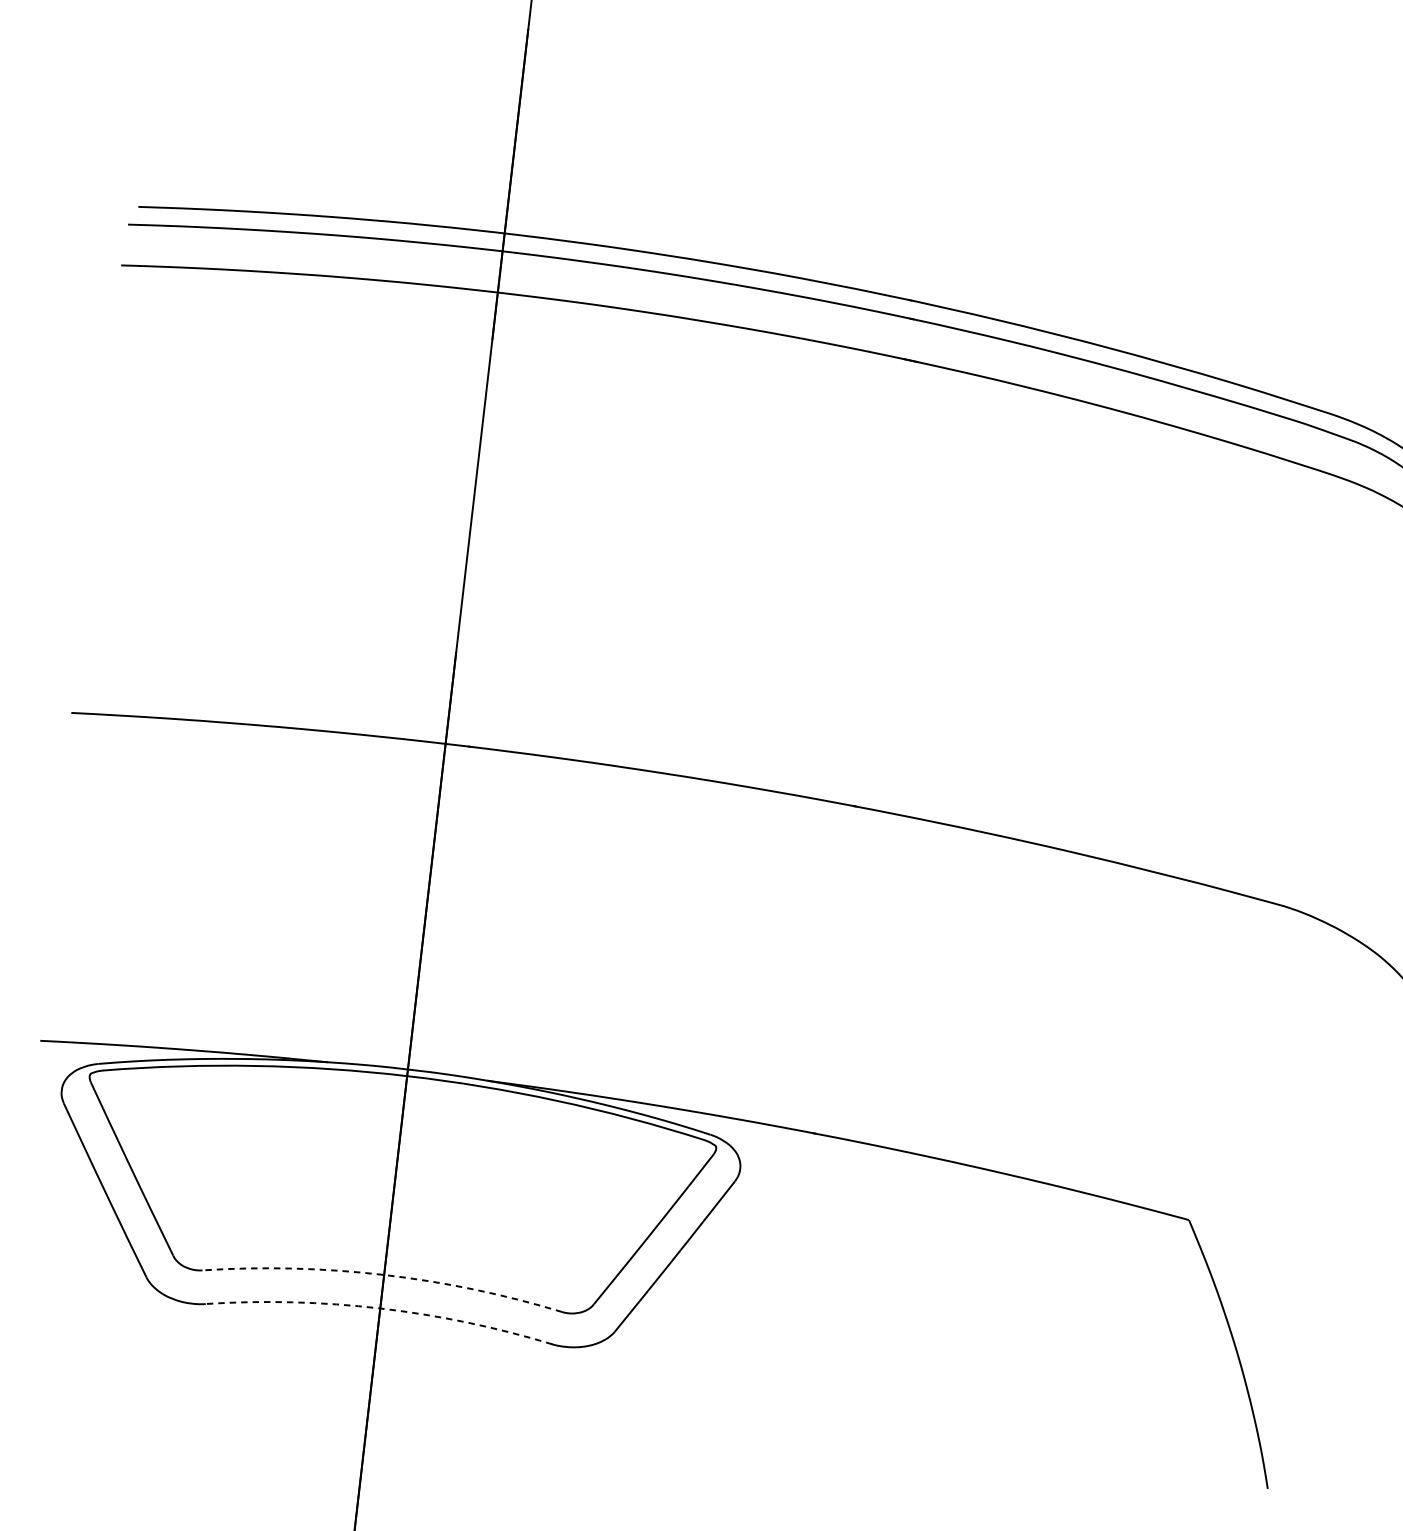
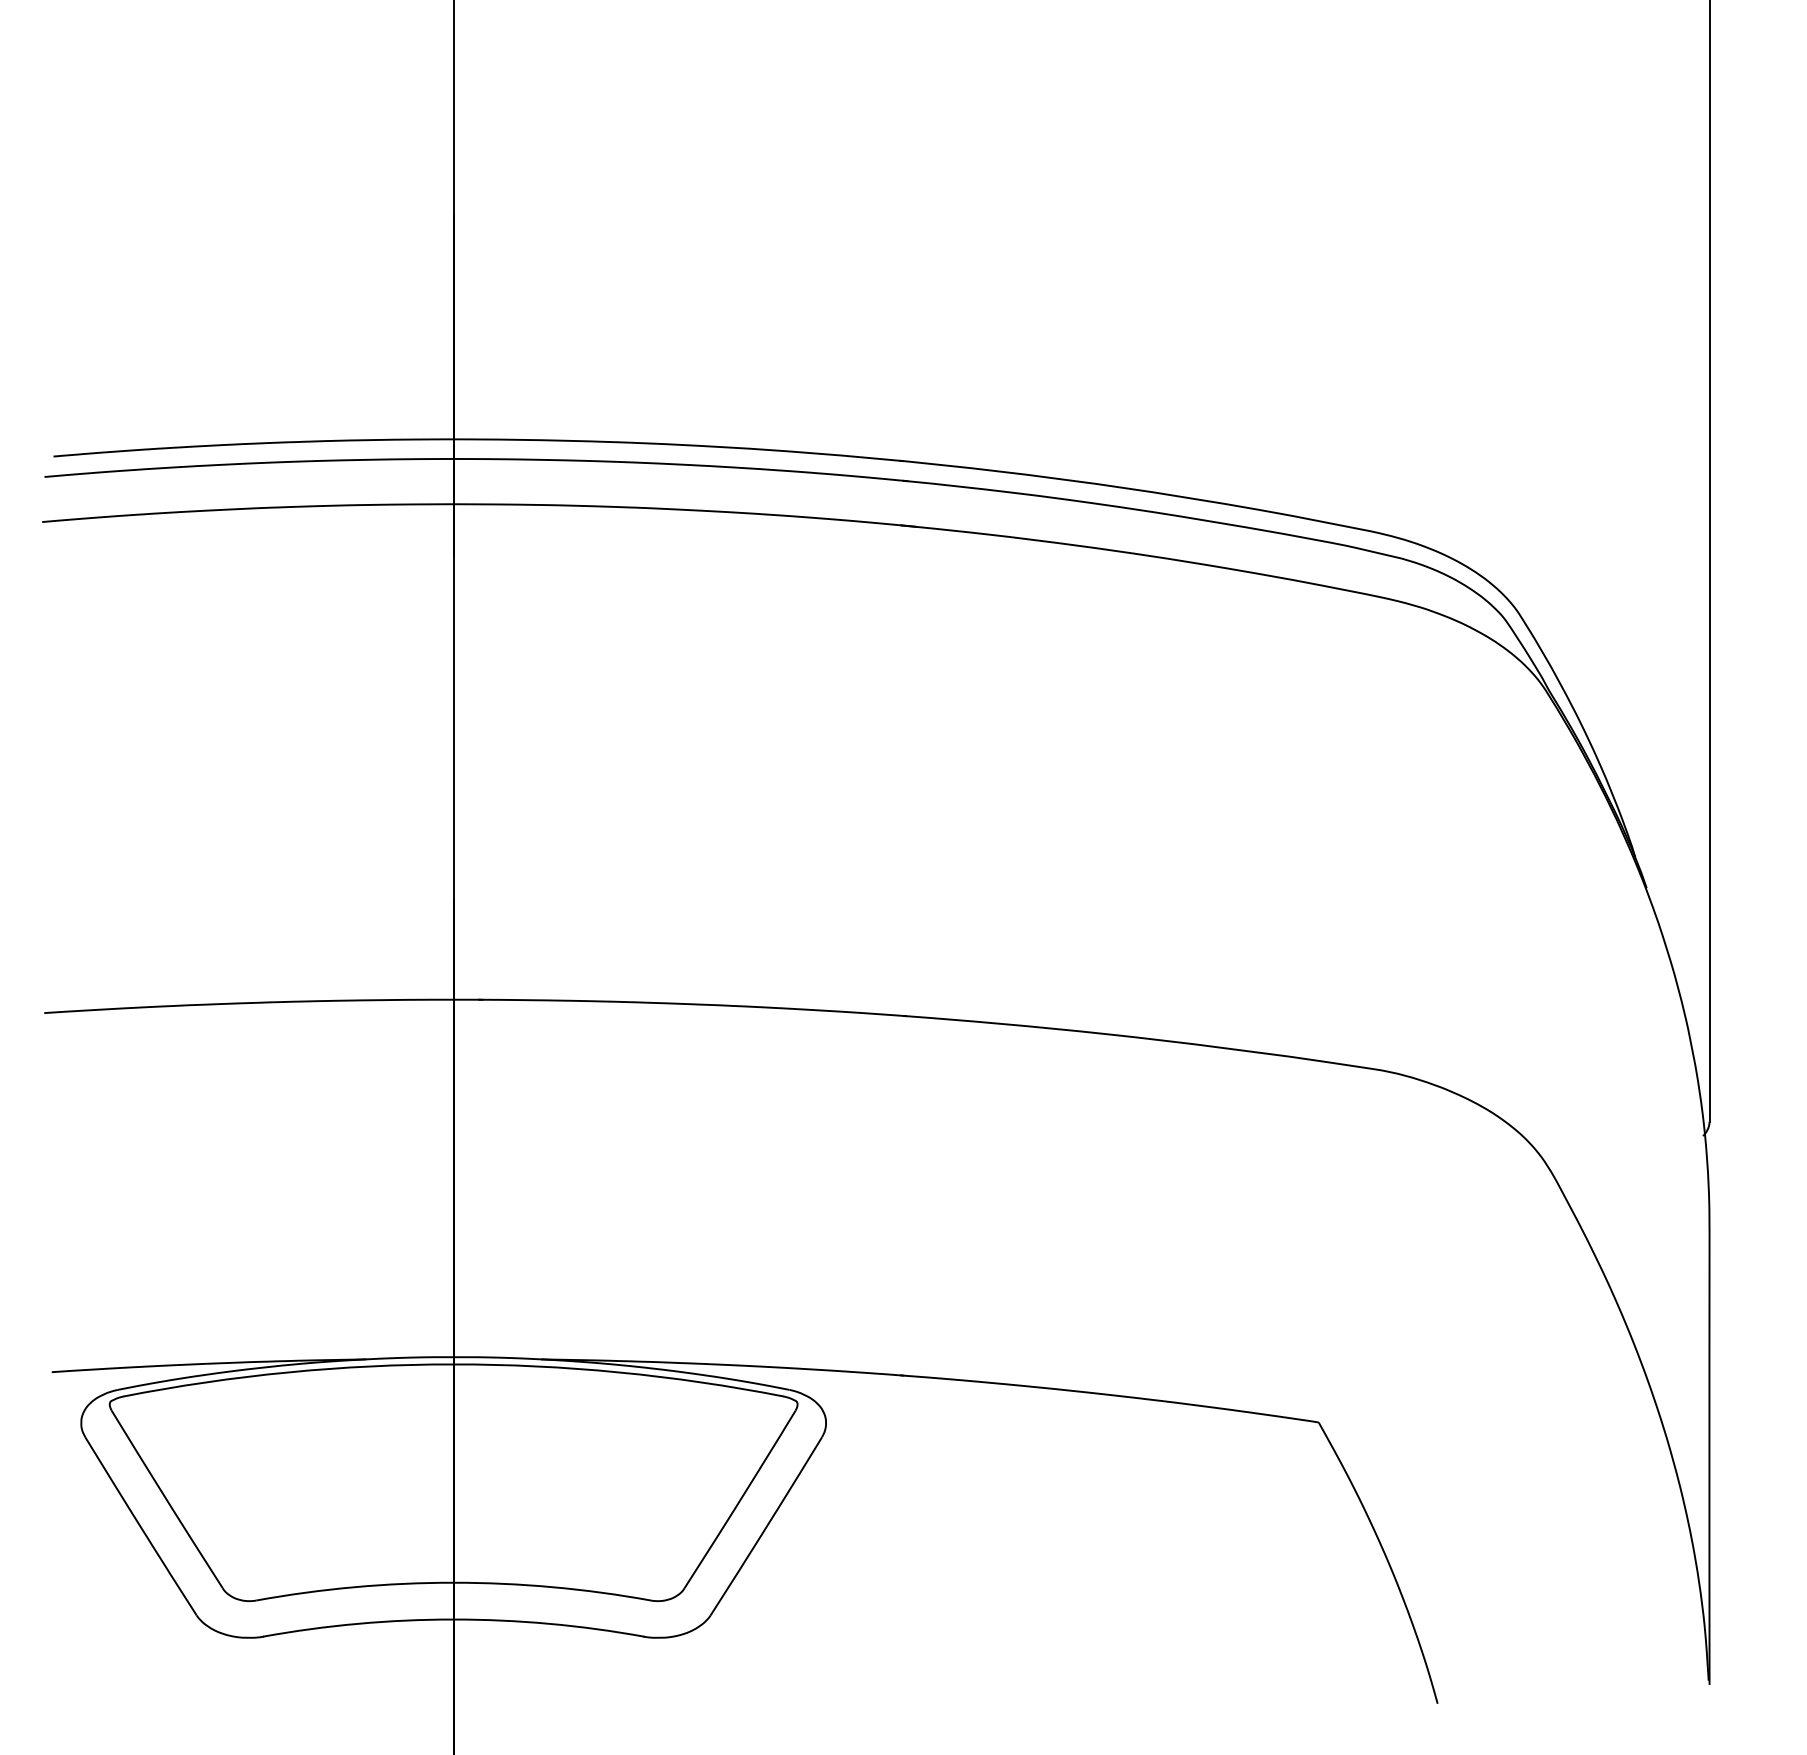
arc: (384, 1274) -> (453, 1582), dashed -> solid
arc: (380, 1308) -> (453, 1619), dashed -> solid

